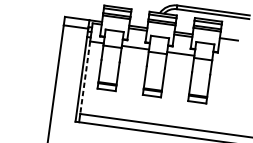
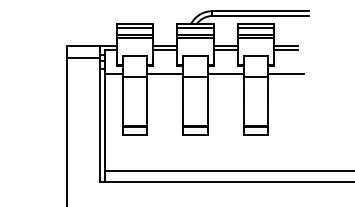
line: (228, 41) -> (286, 49), added
line: (226, 60) -> (286, 74), added
line: (85, 77) -> (104, 122), dashed -> solid

